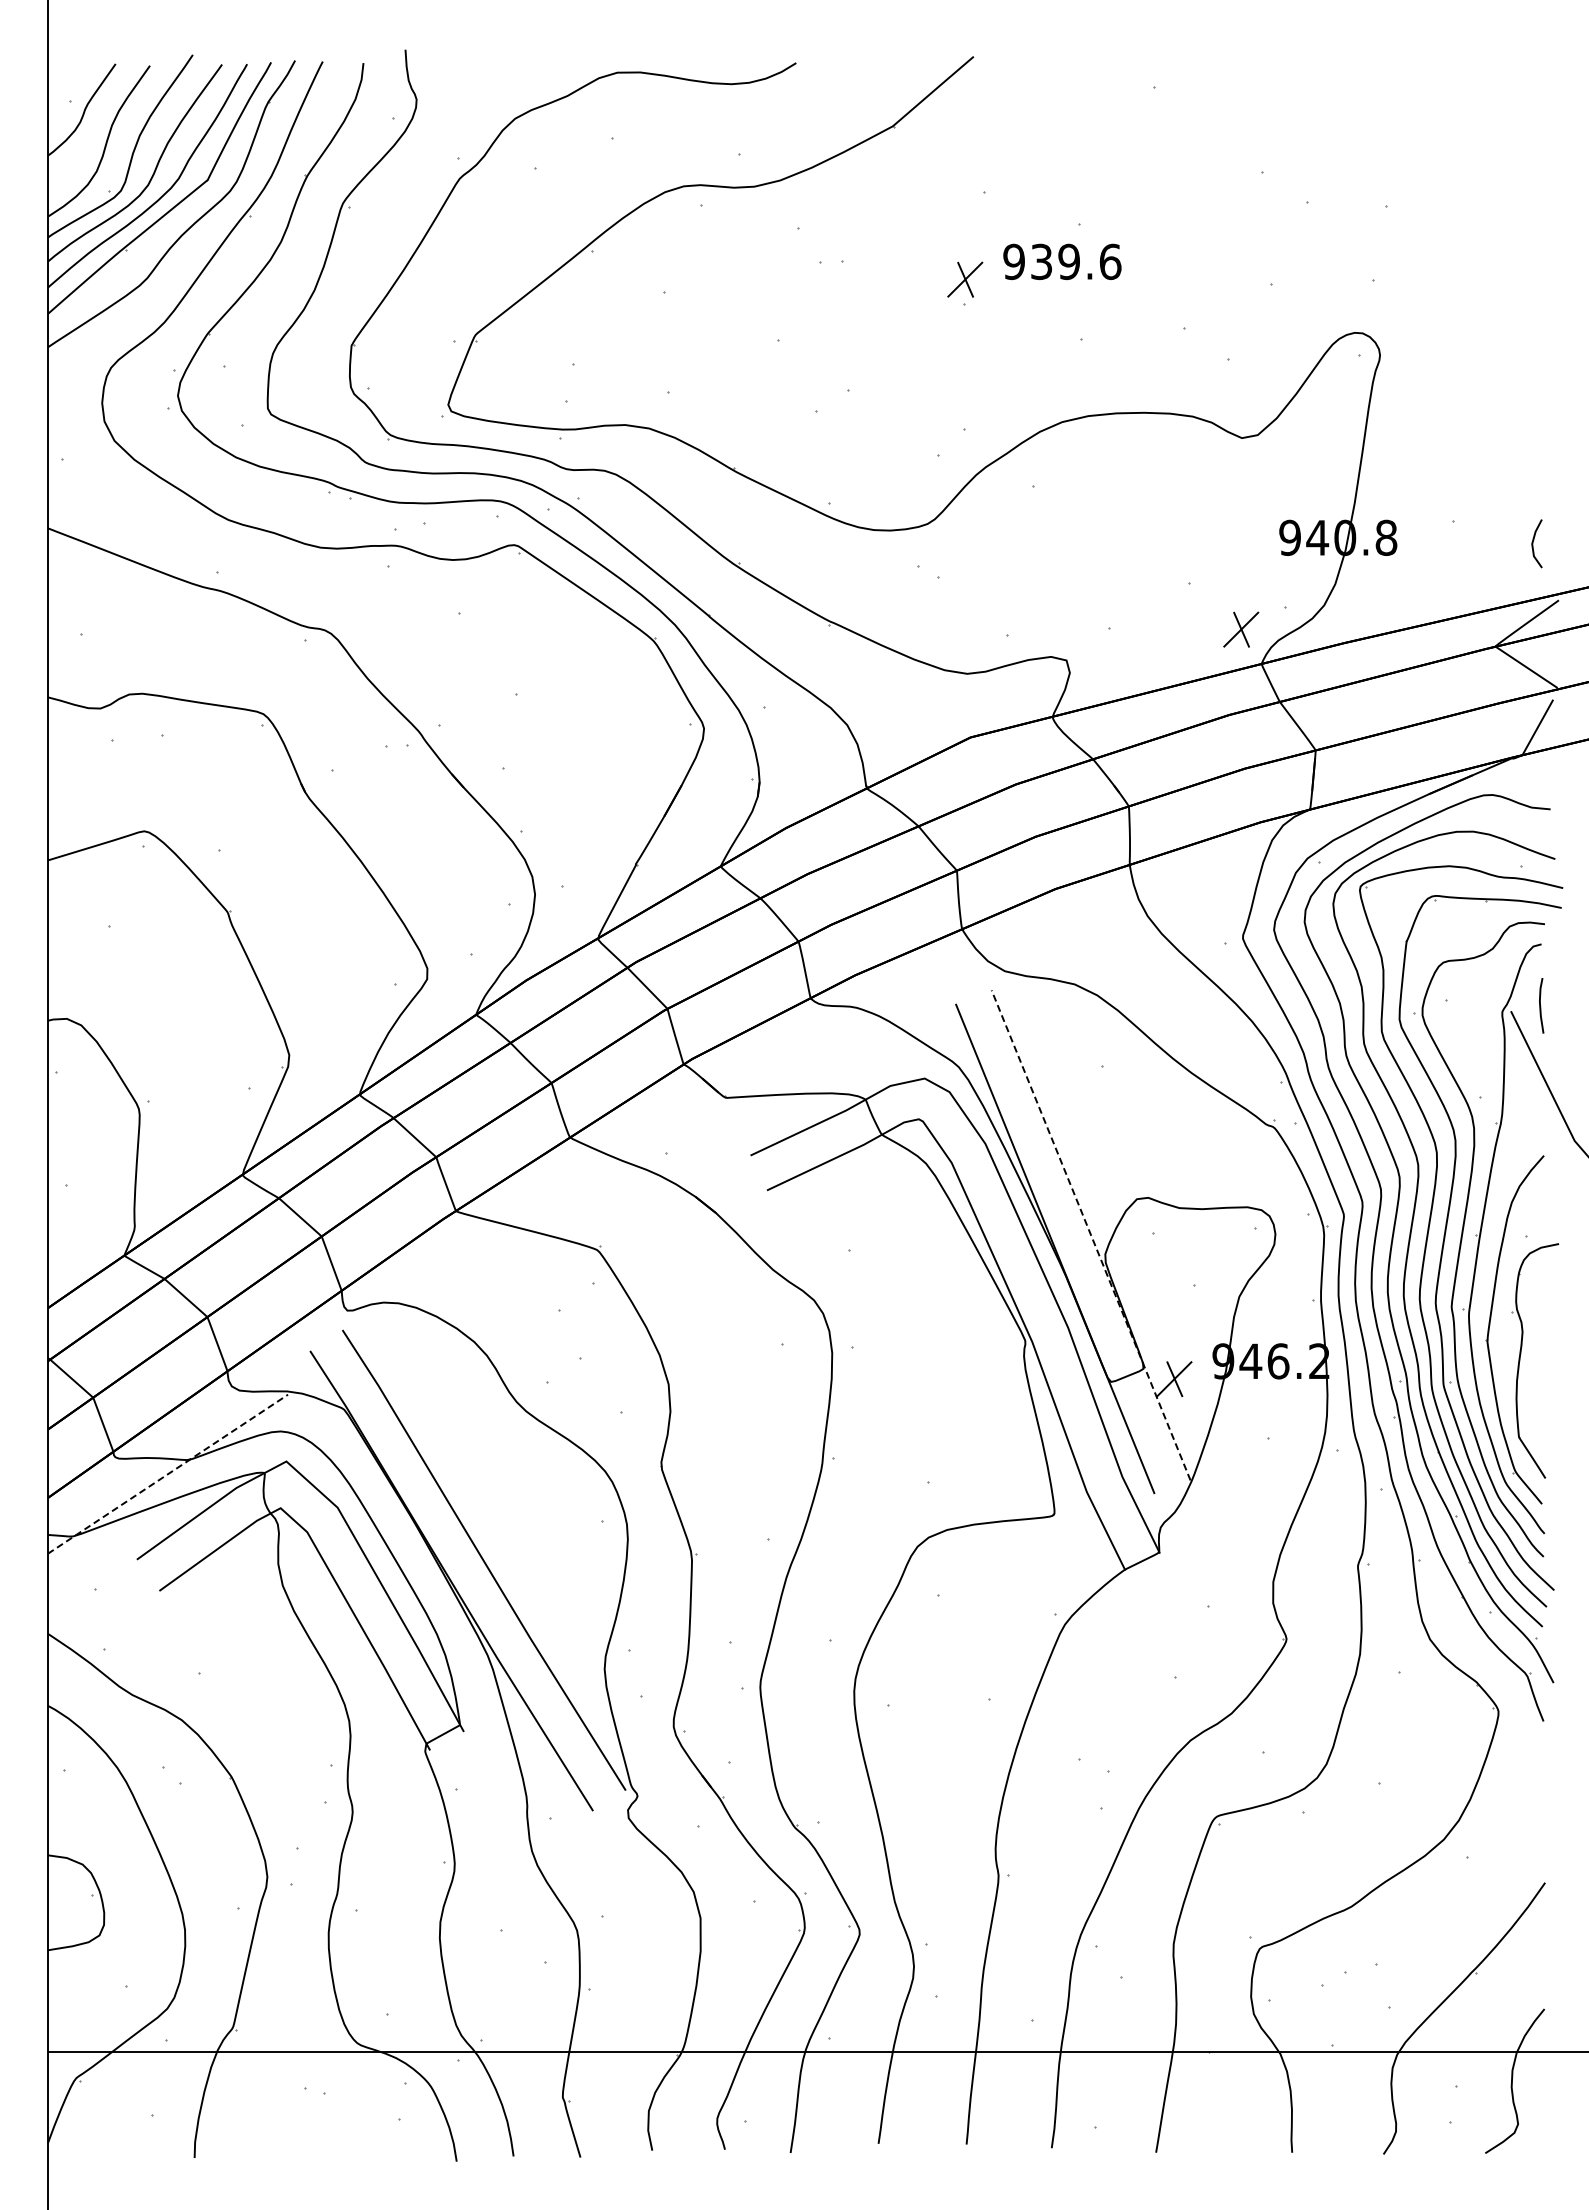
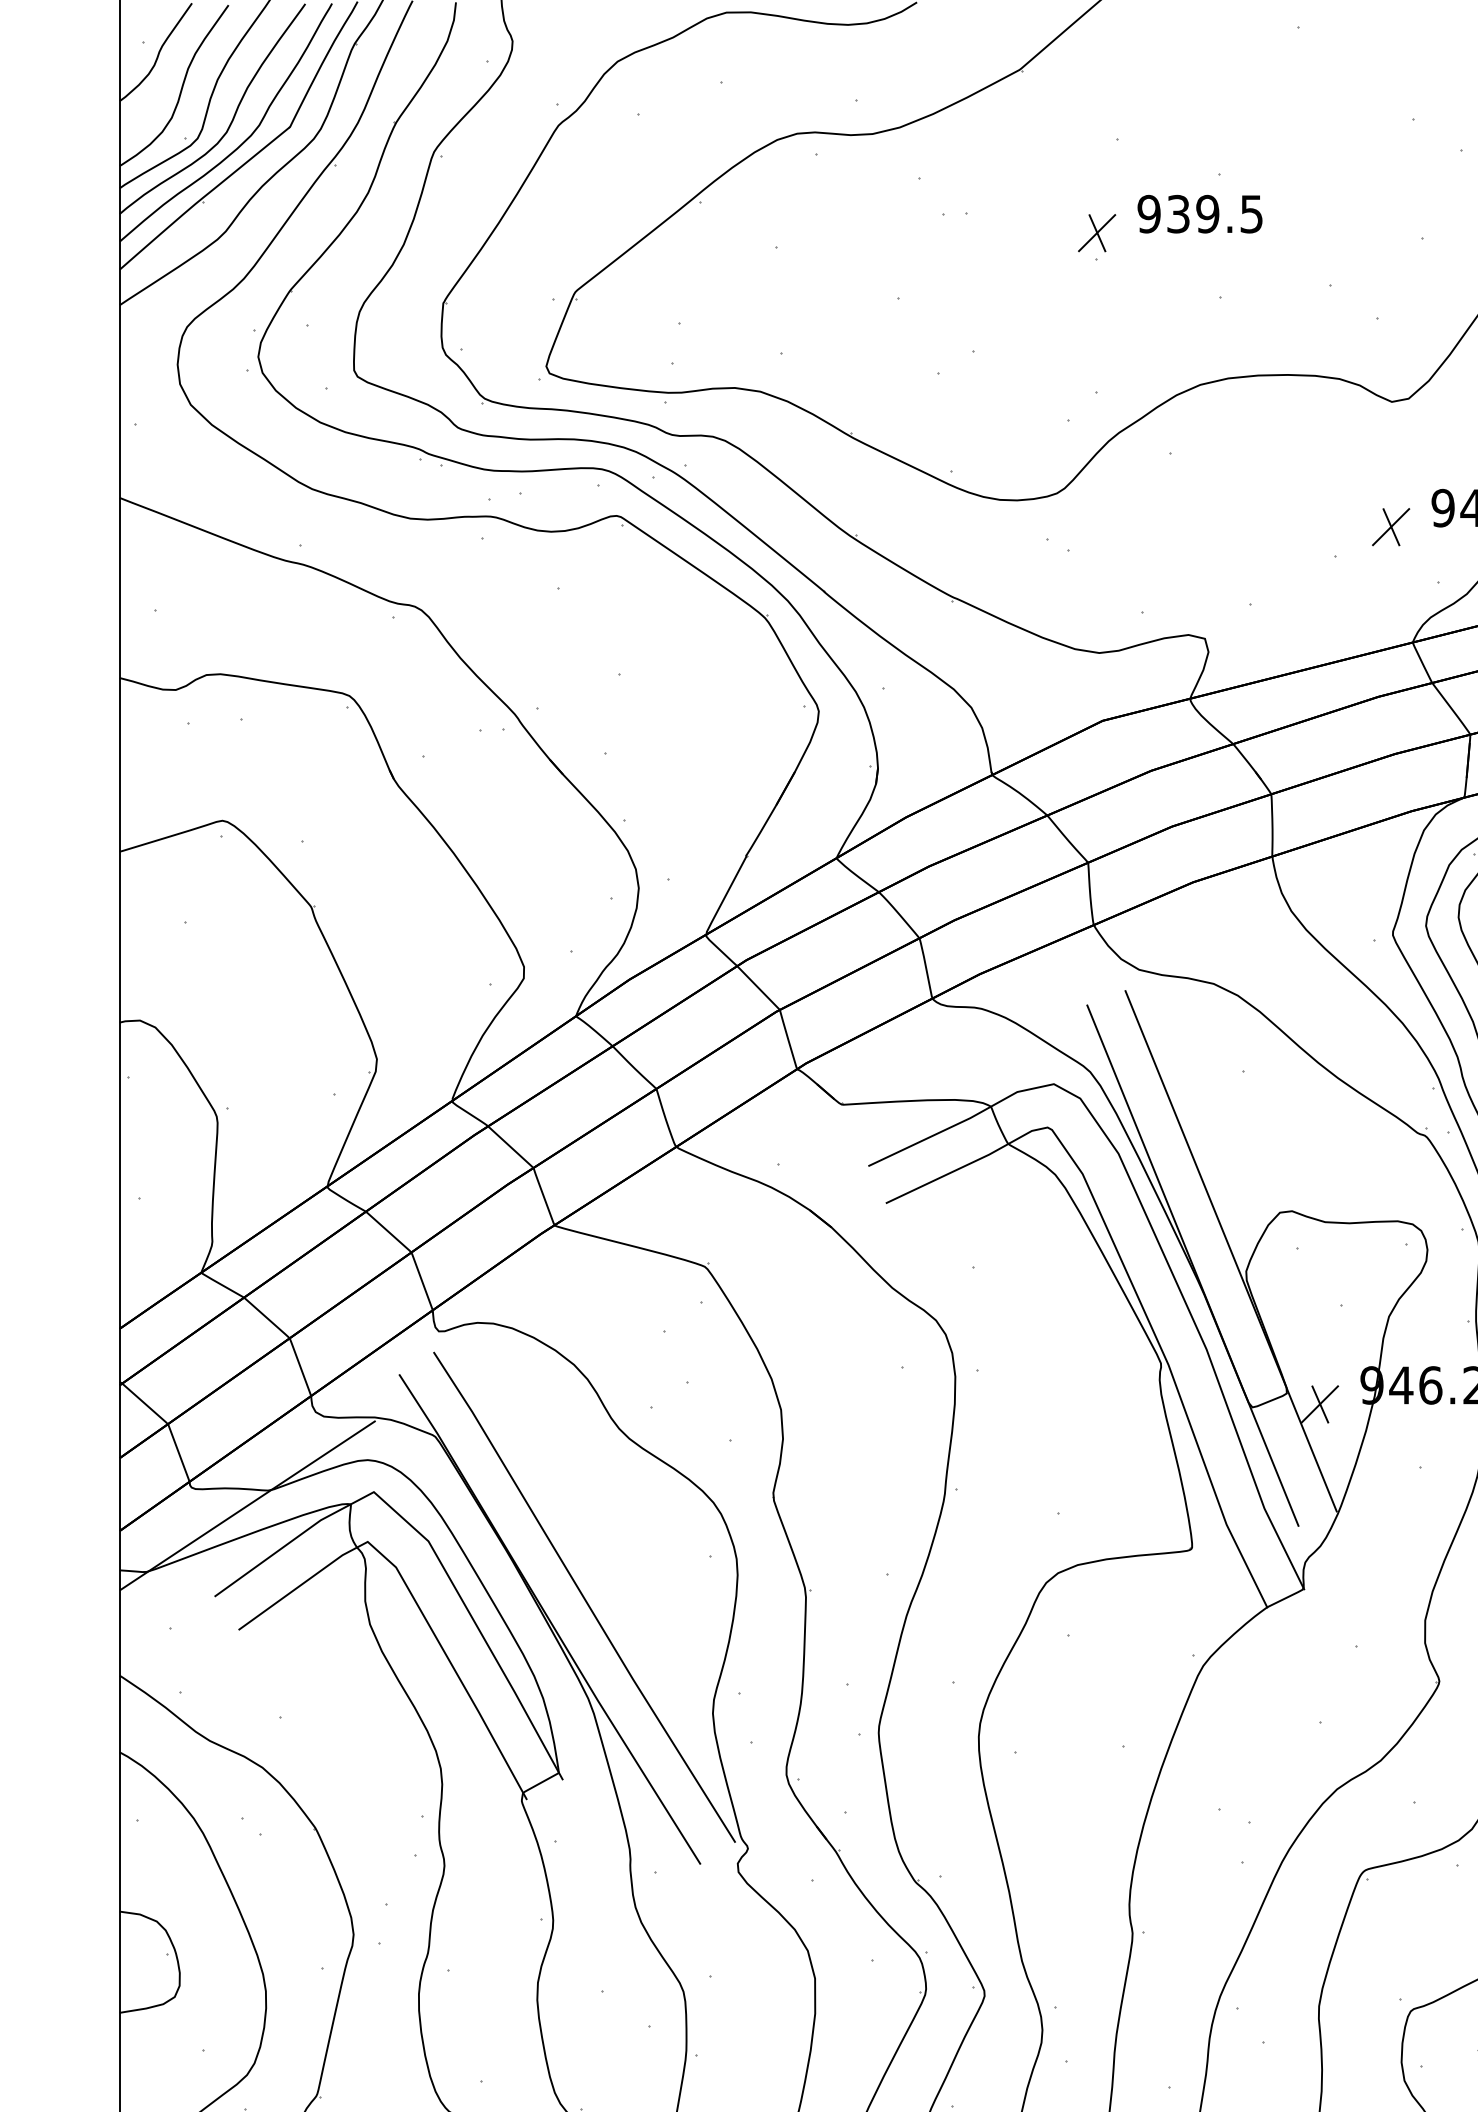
text: (1110, 261) -> (1251, 213), 939.6 -> 939.5
part: (1241, 629) -> (1391, 526), moved
line: (1091, 1235) -> (1231, 1251), dashed -> solid
line: (168, 1473) -> (248, 1504), dashed -> solid

